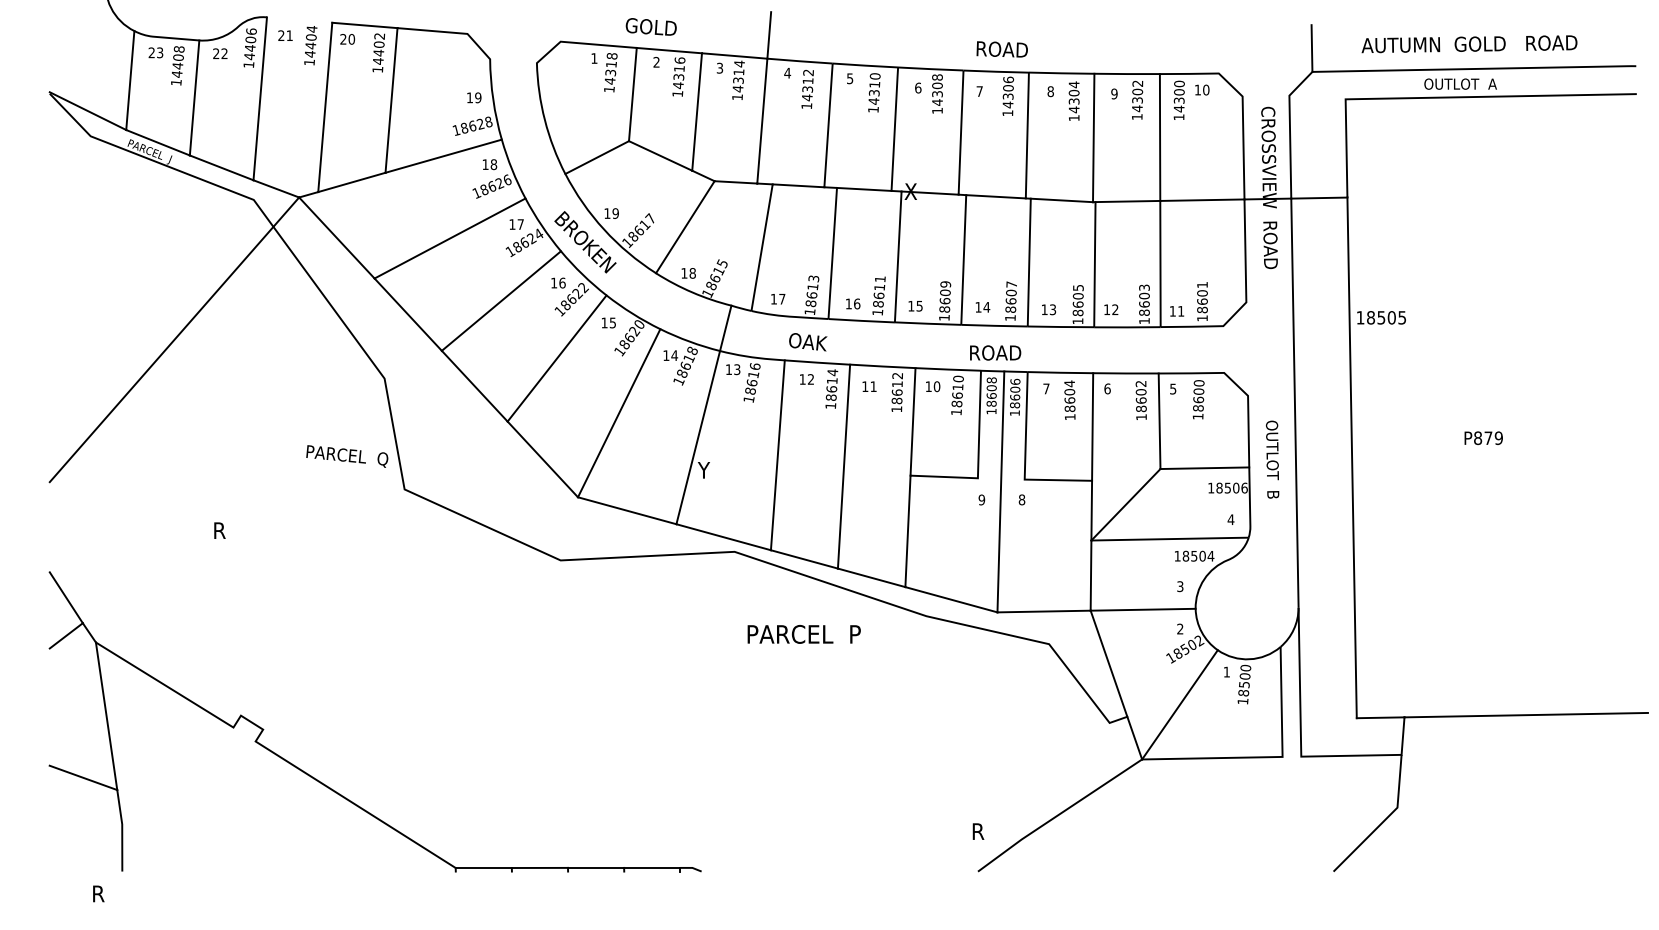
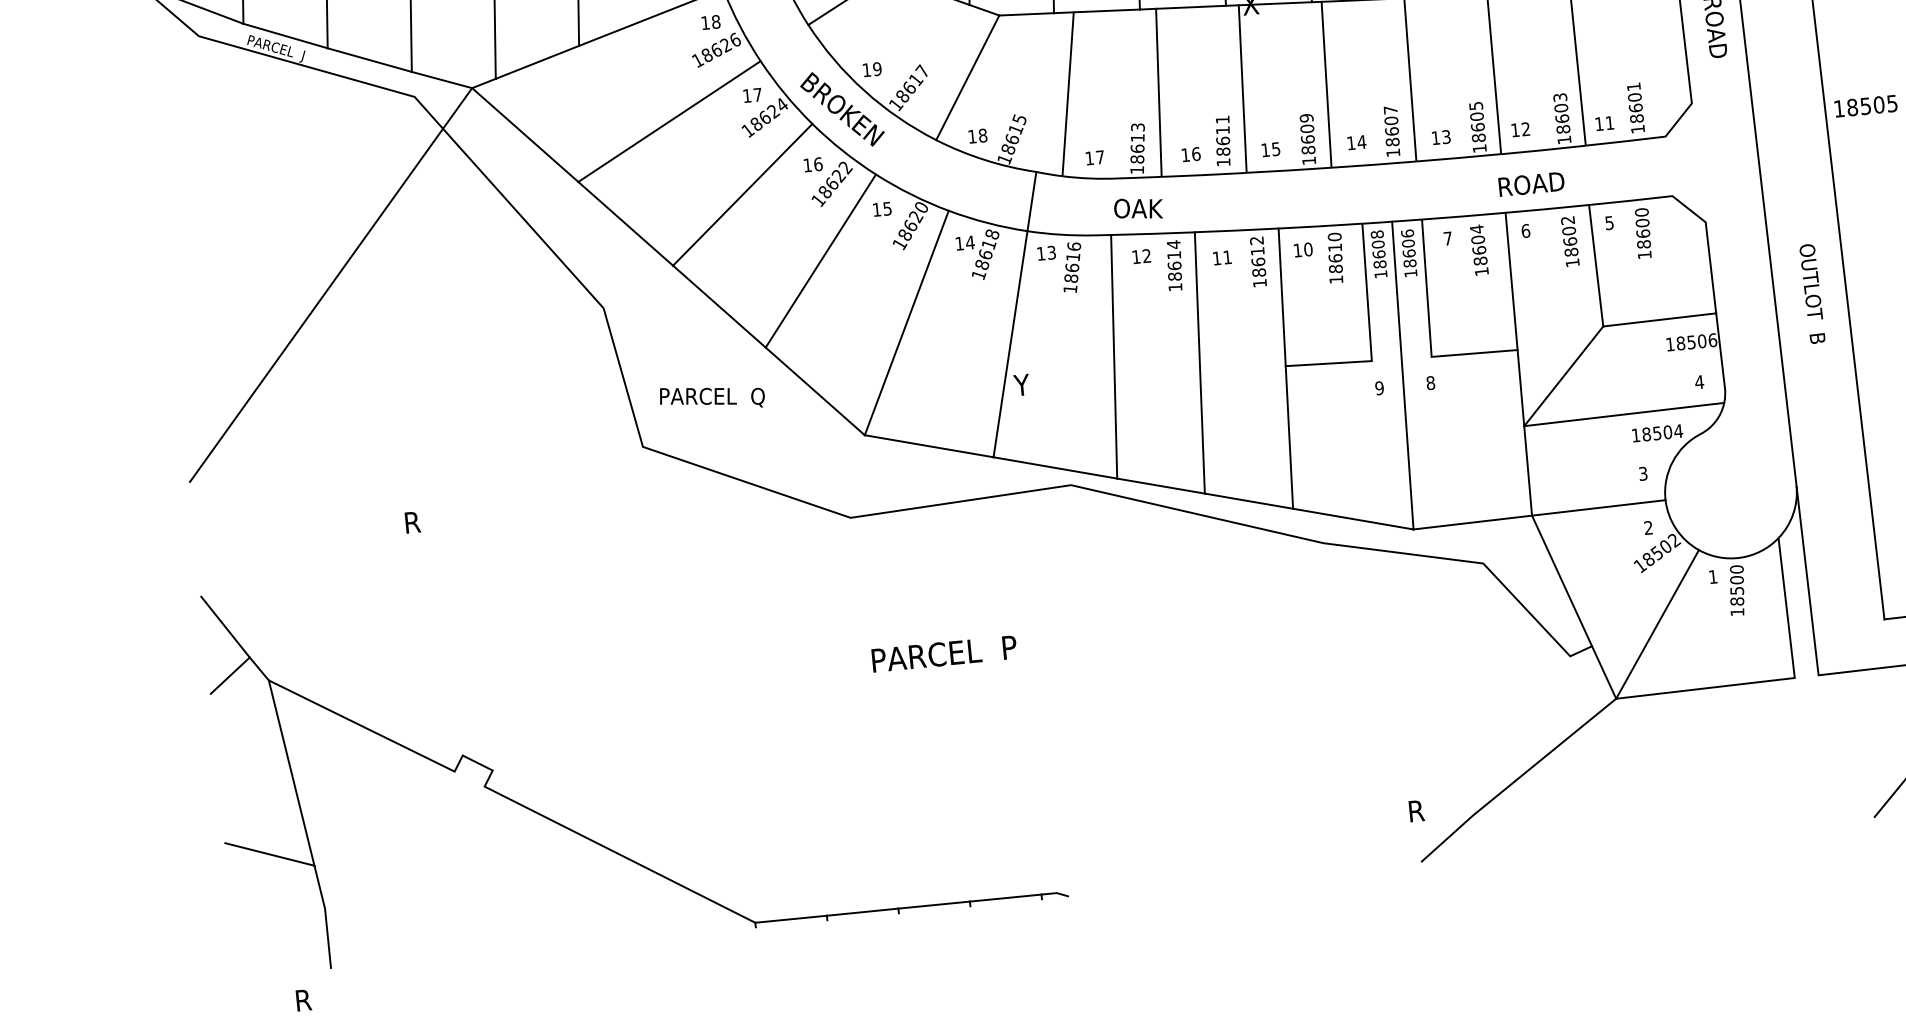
text: (995, 352) -> (1531, 183), moved
text: (347, 456) -> (712, 397), moved
text: (1272, 459) -> (1812, 293), moved
text: (803, 634) -> (943, 654), moved

